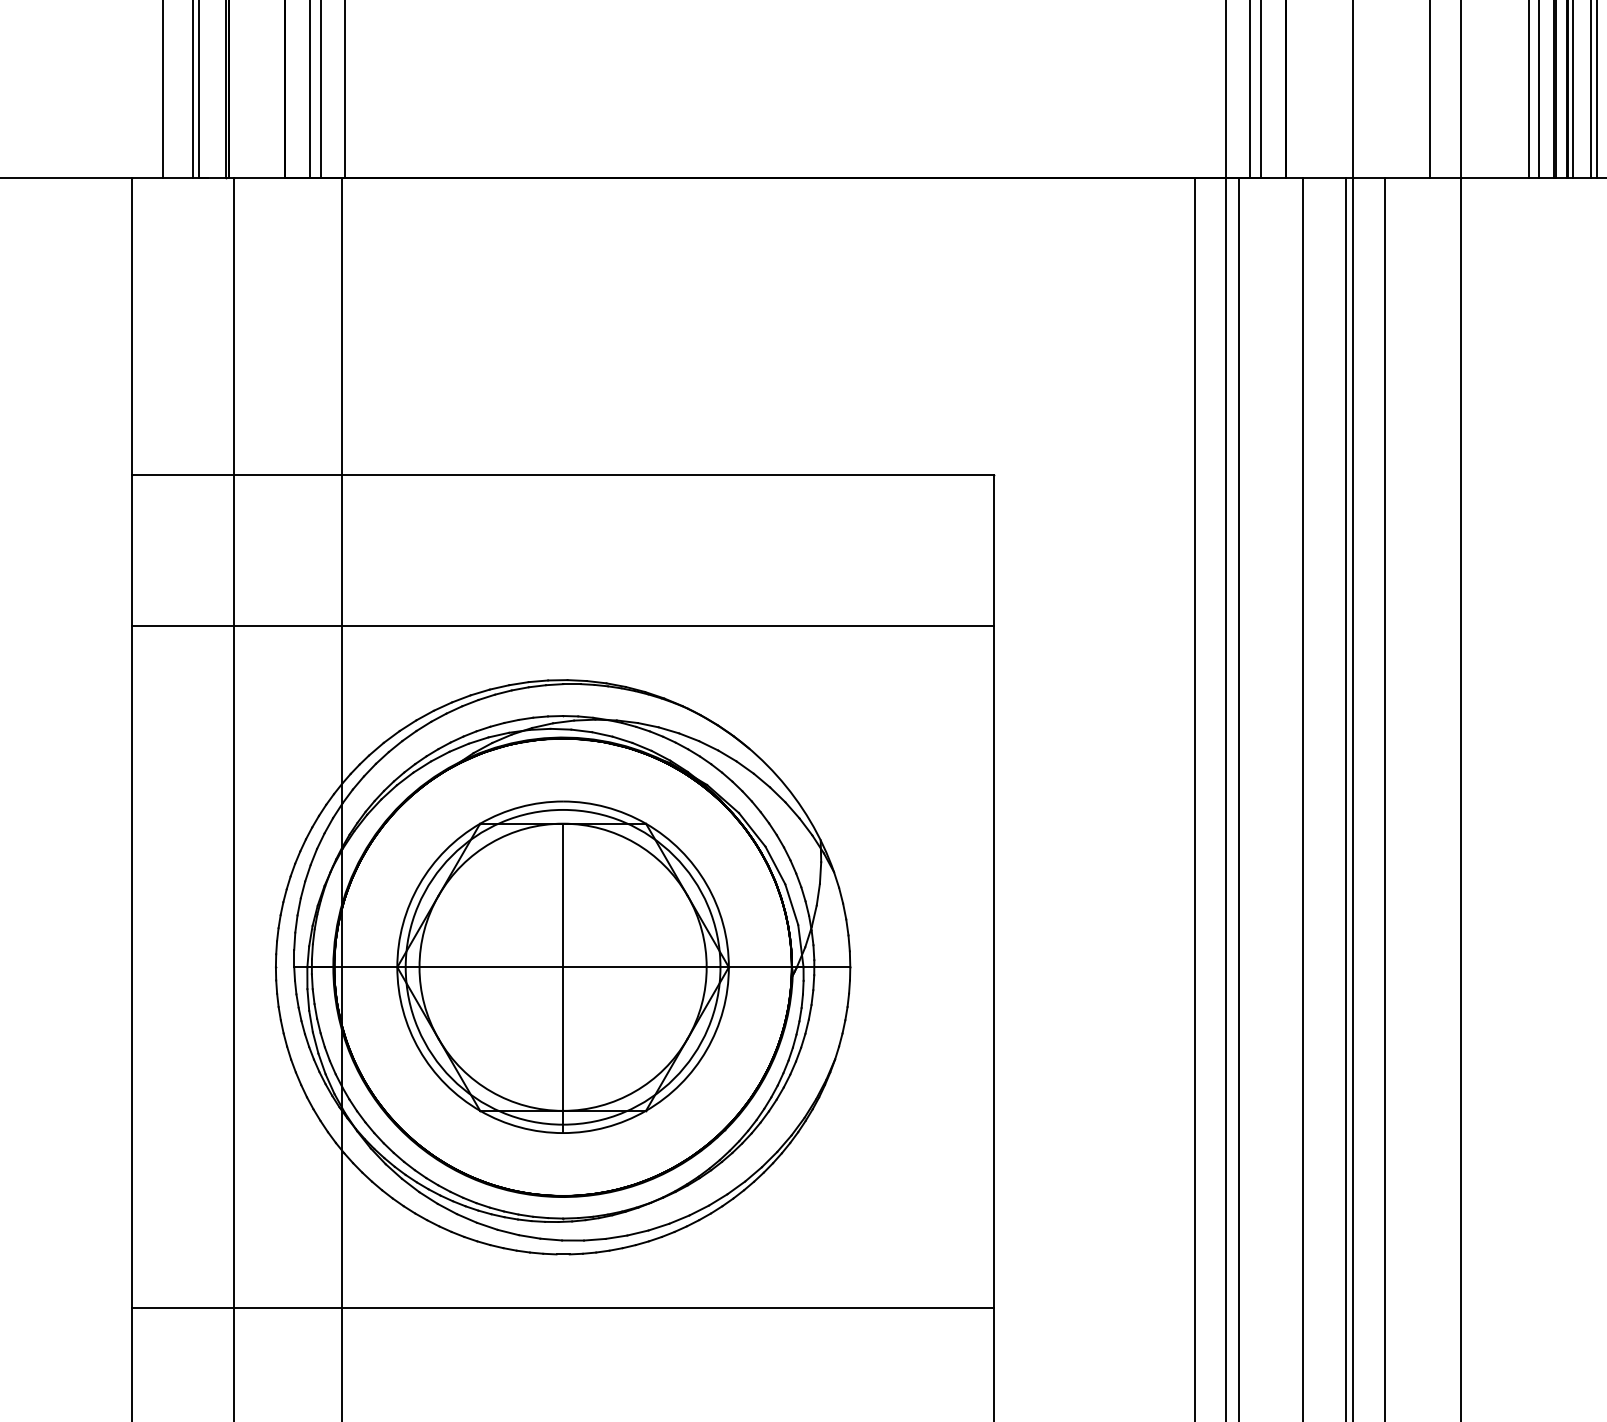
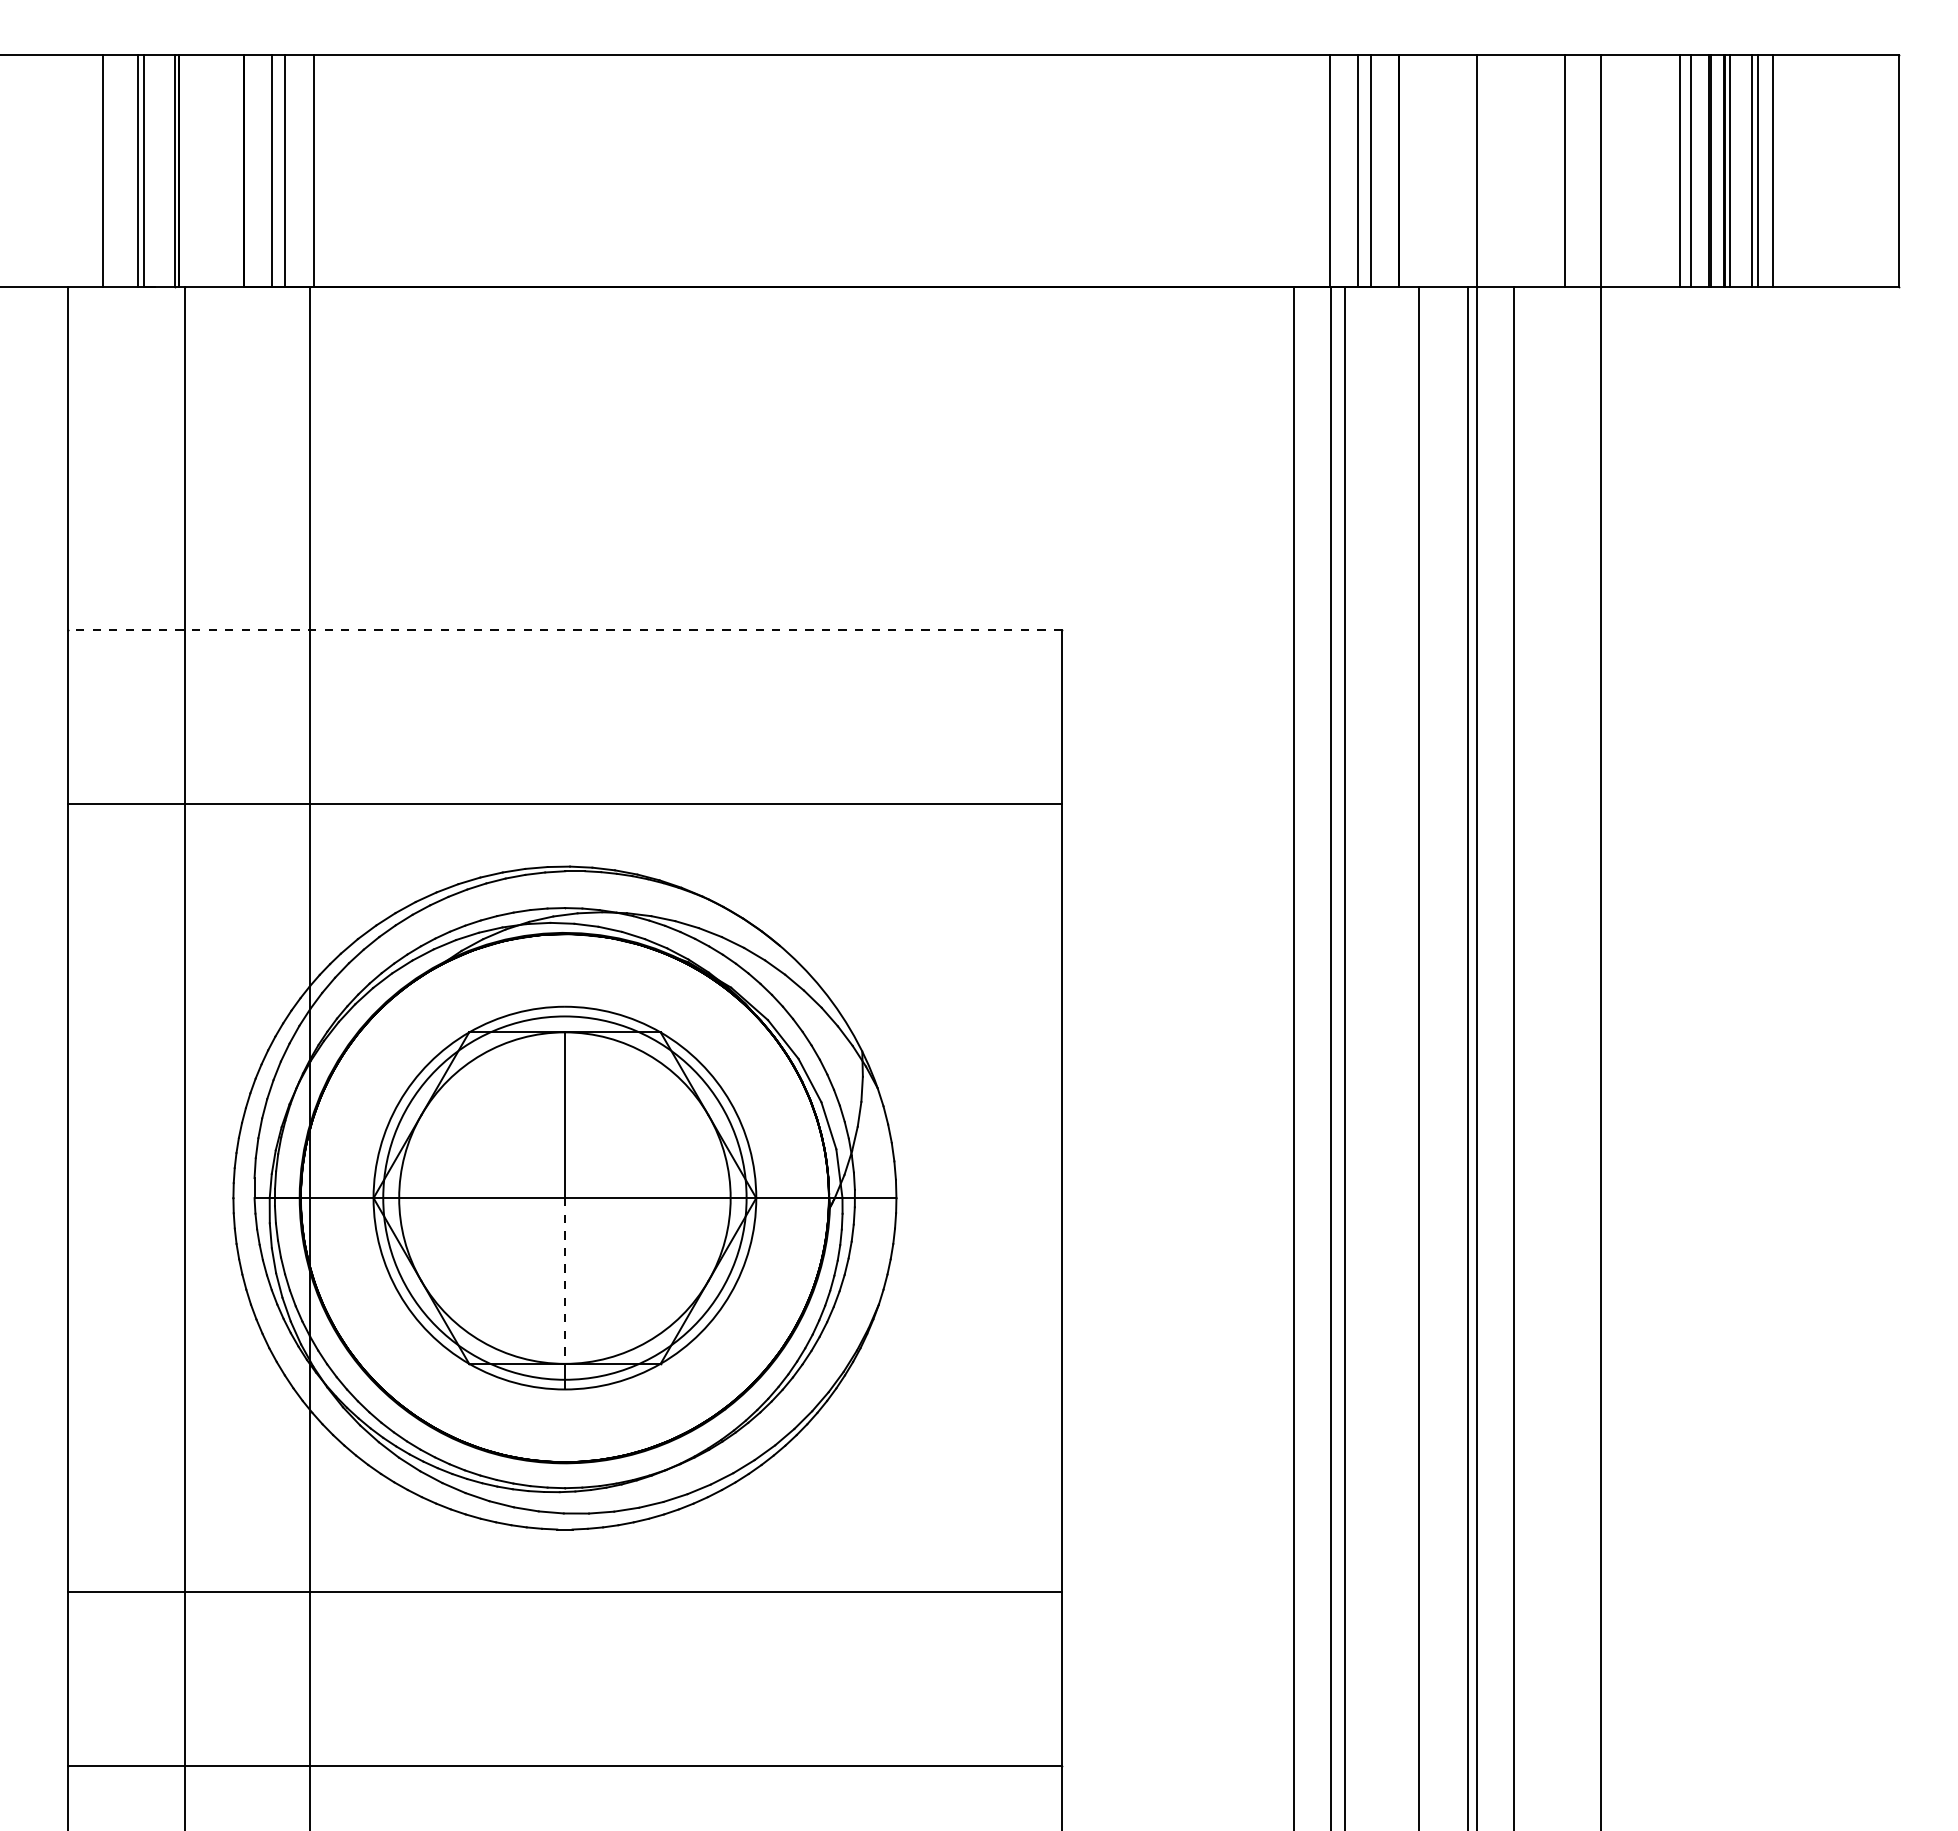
line: (562, 475) -> (564, 630), solid -> dashed
line: (562, 1039) -> (564, 1281), solid -> dashed

